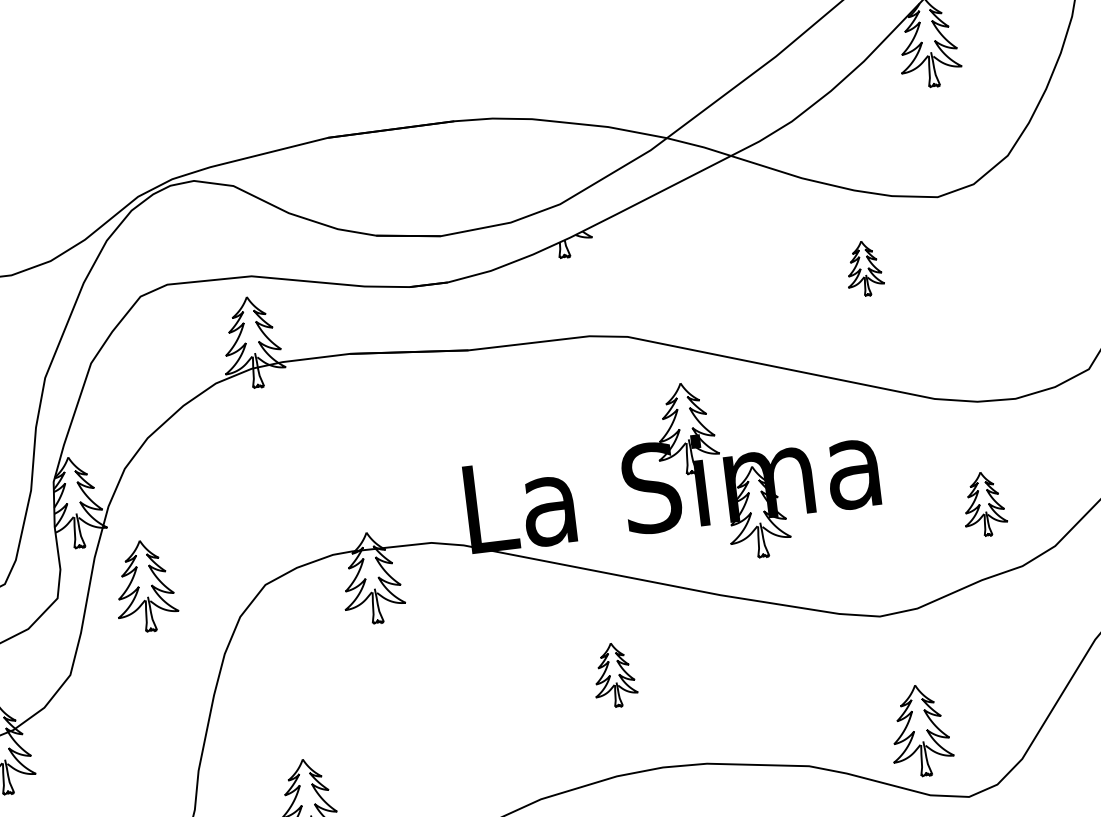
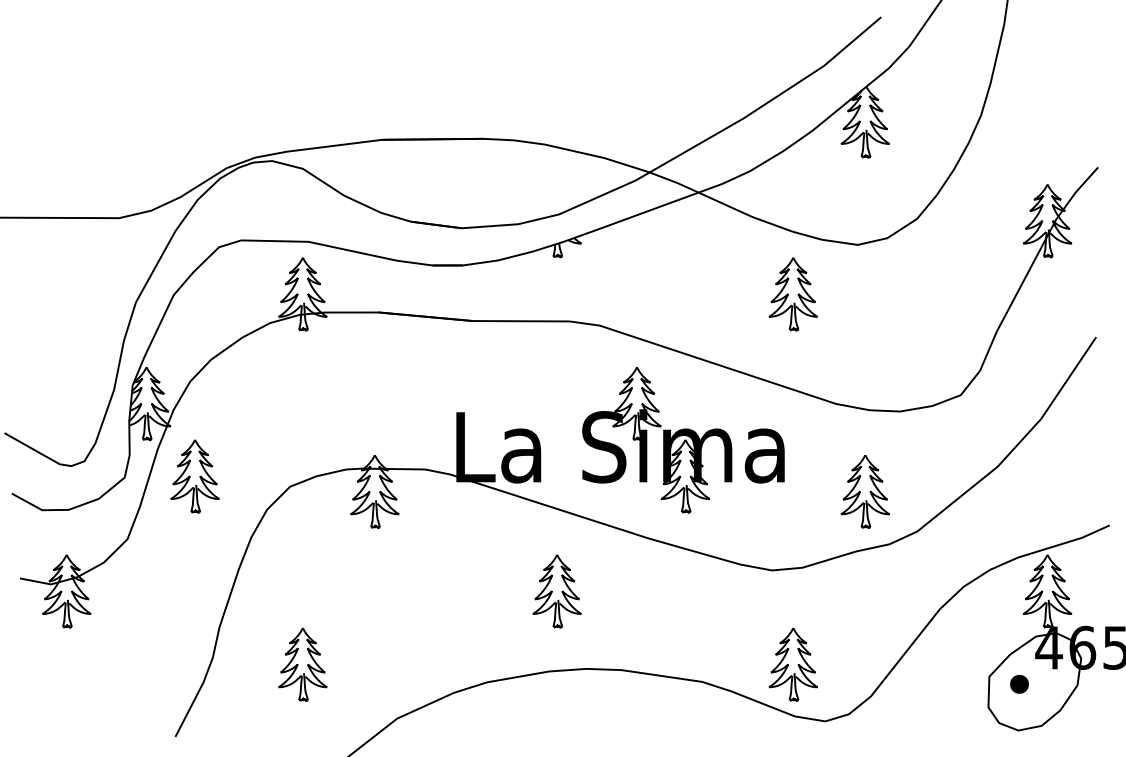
part: (863, 268) -> (792, 294), size x1.67
part: (983, 504) -> (864, 491), size x1.43
part: (613, 675) -> (556, 591), size x1.43

